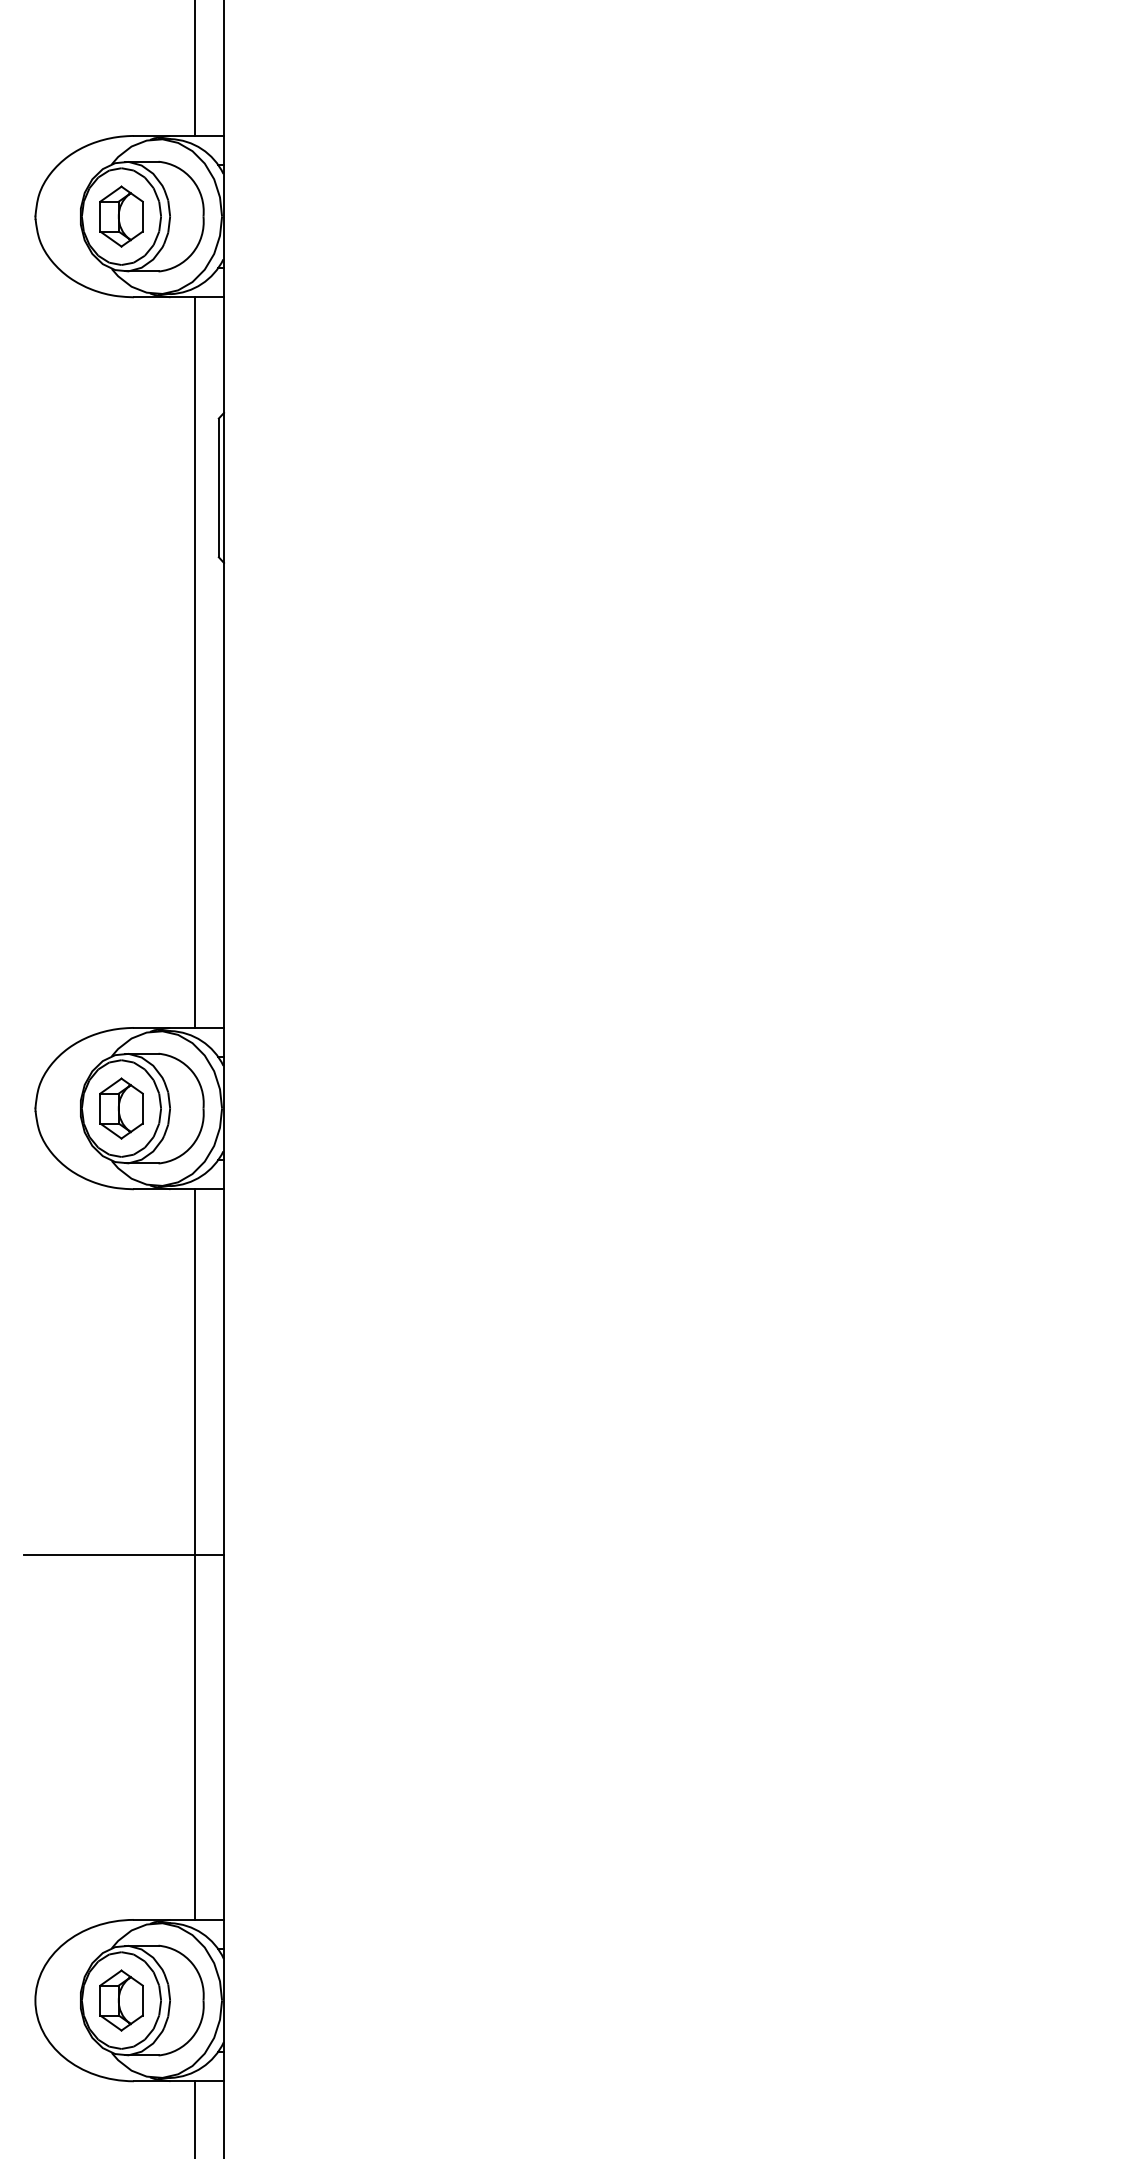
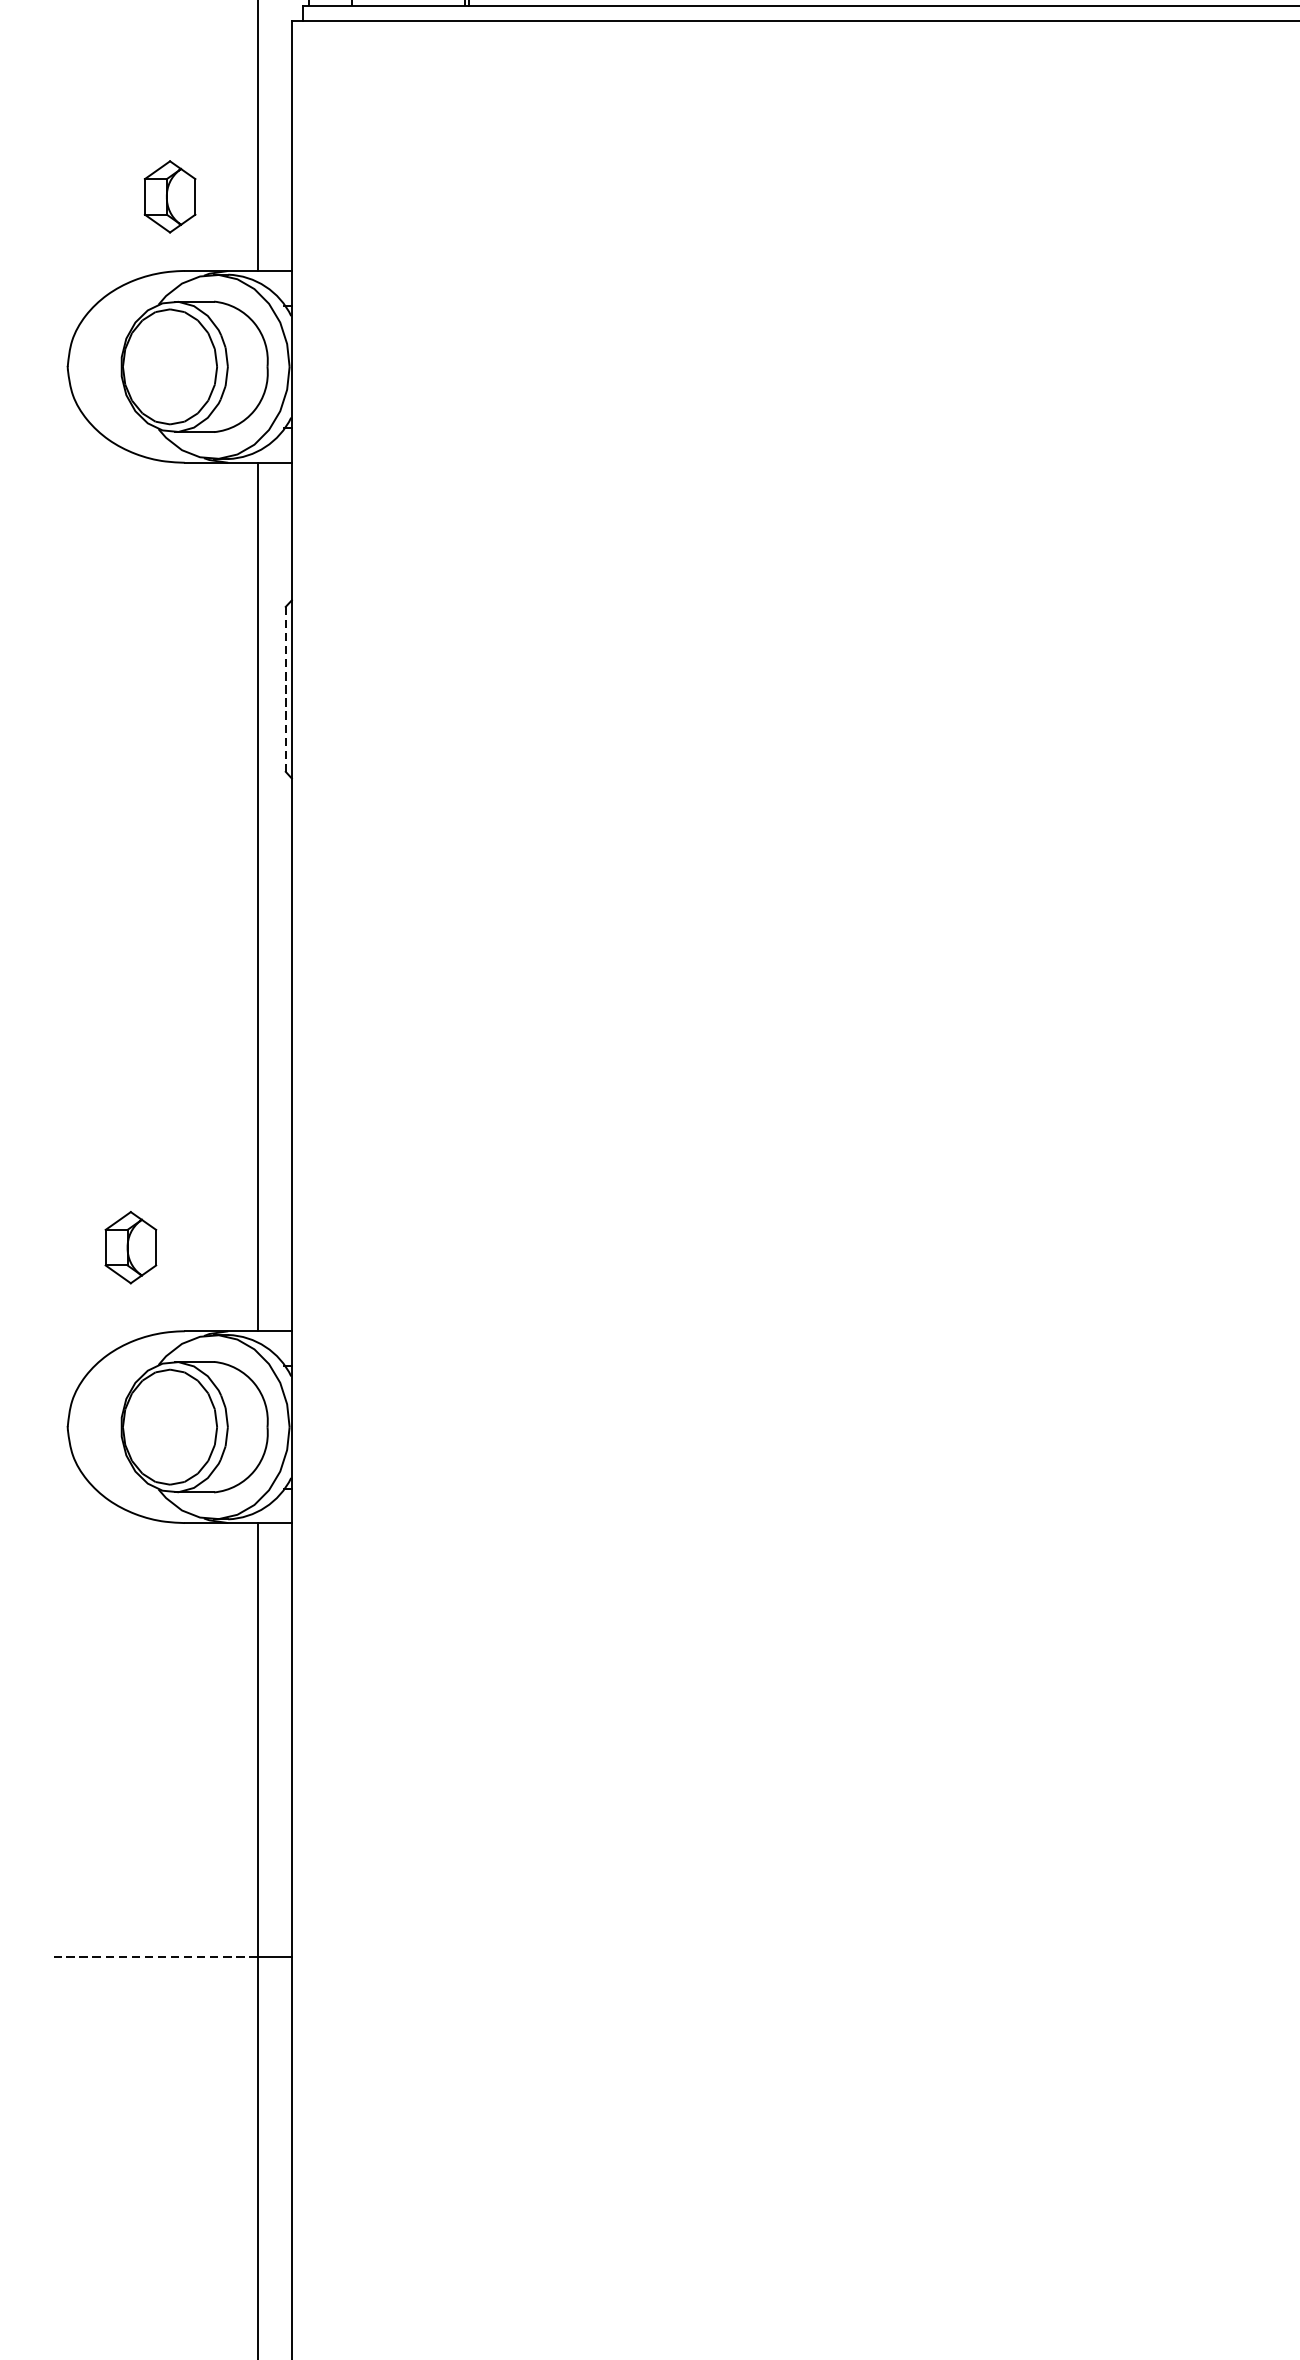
part: (121, 216) -> (170, 196), moved
line: (218, 488) -> (285, 690), solid -> dashed
part: (121, 1108) -> (130, 1247), moved
line: (109, 1554) -> (155, 1957), solid -> dashed

